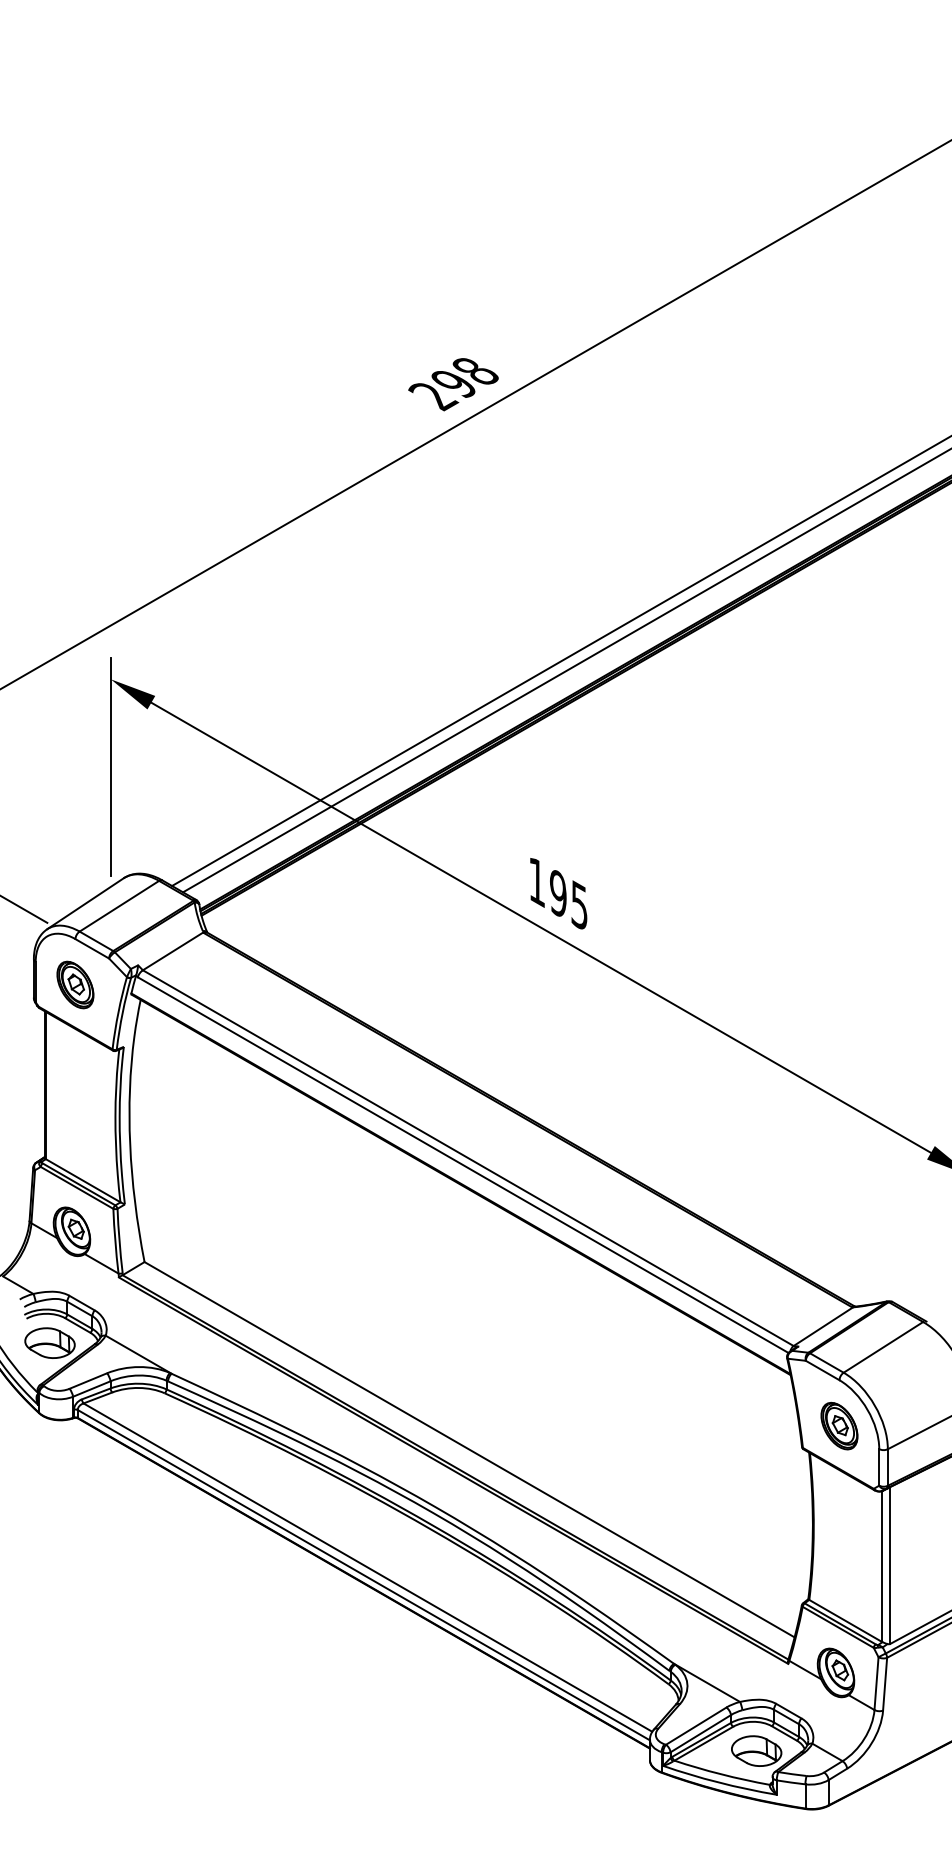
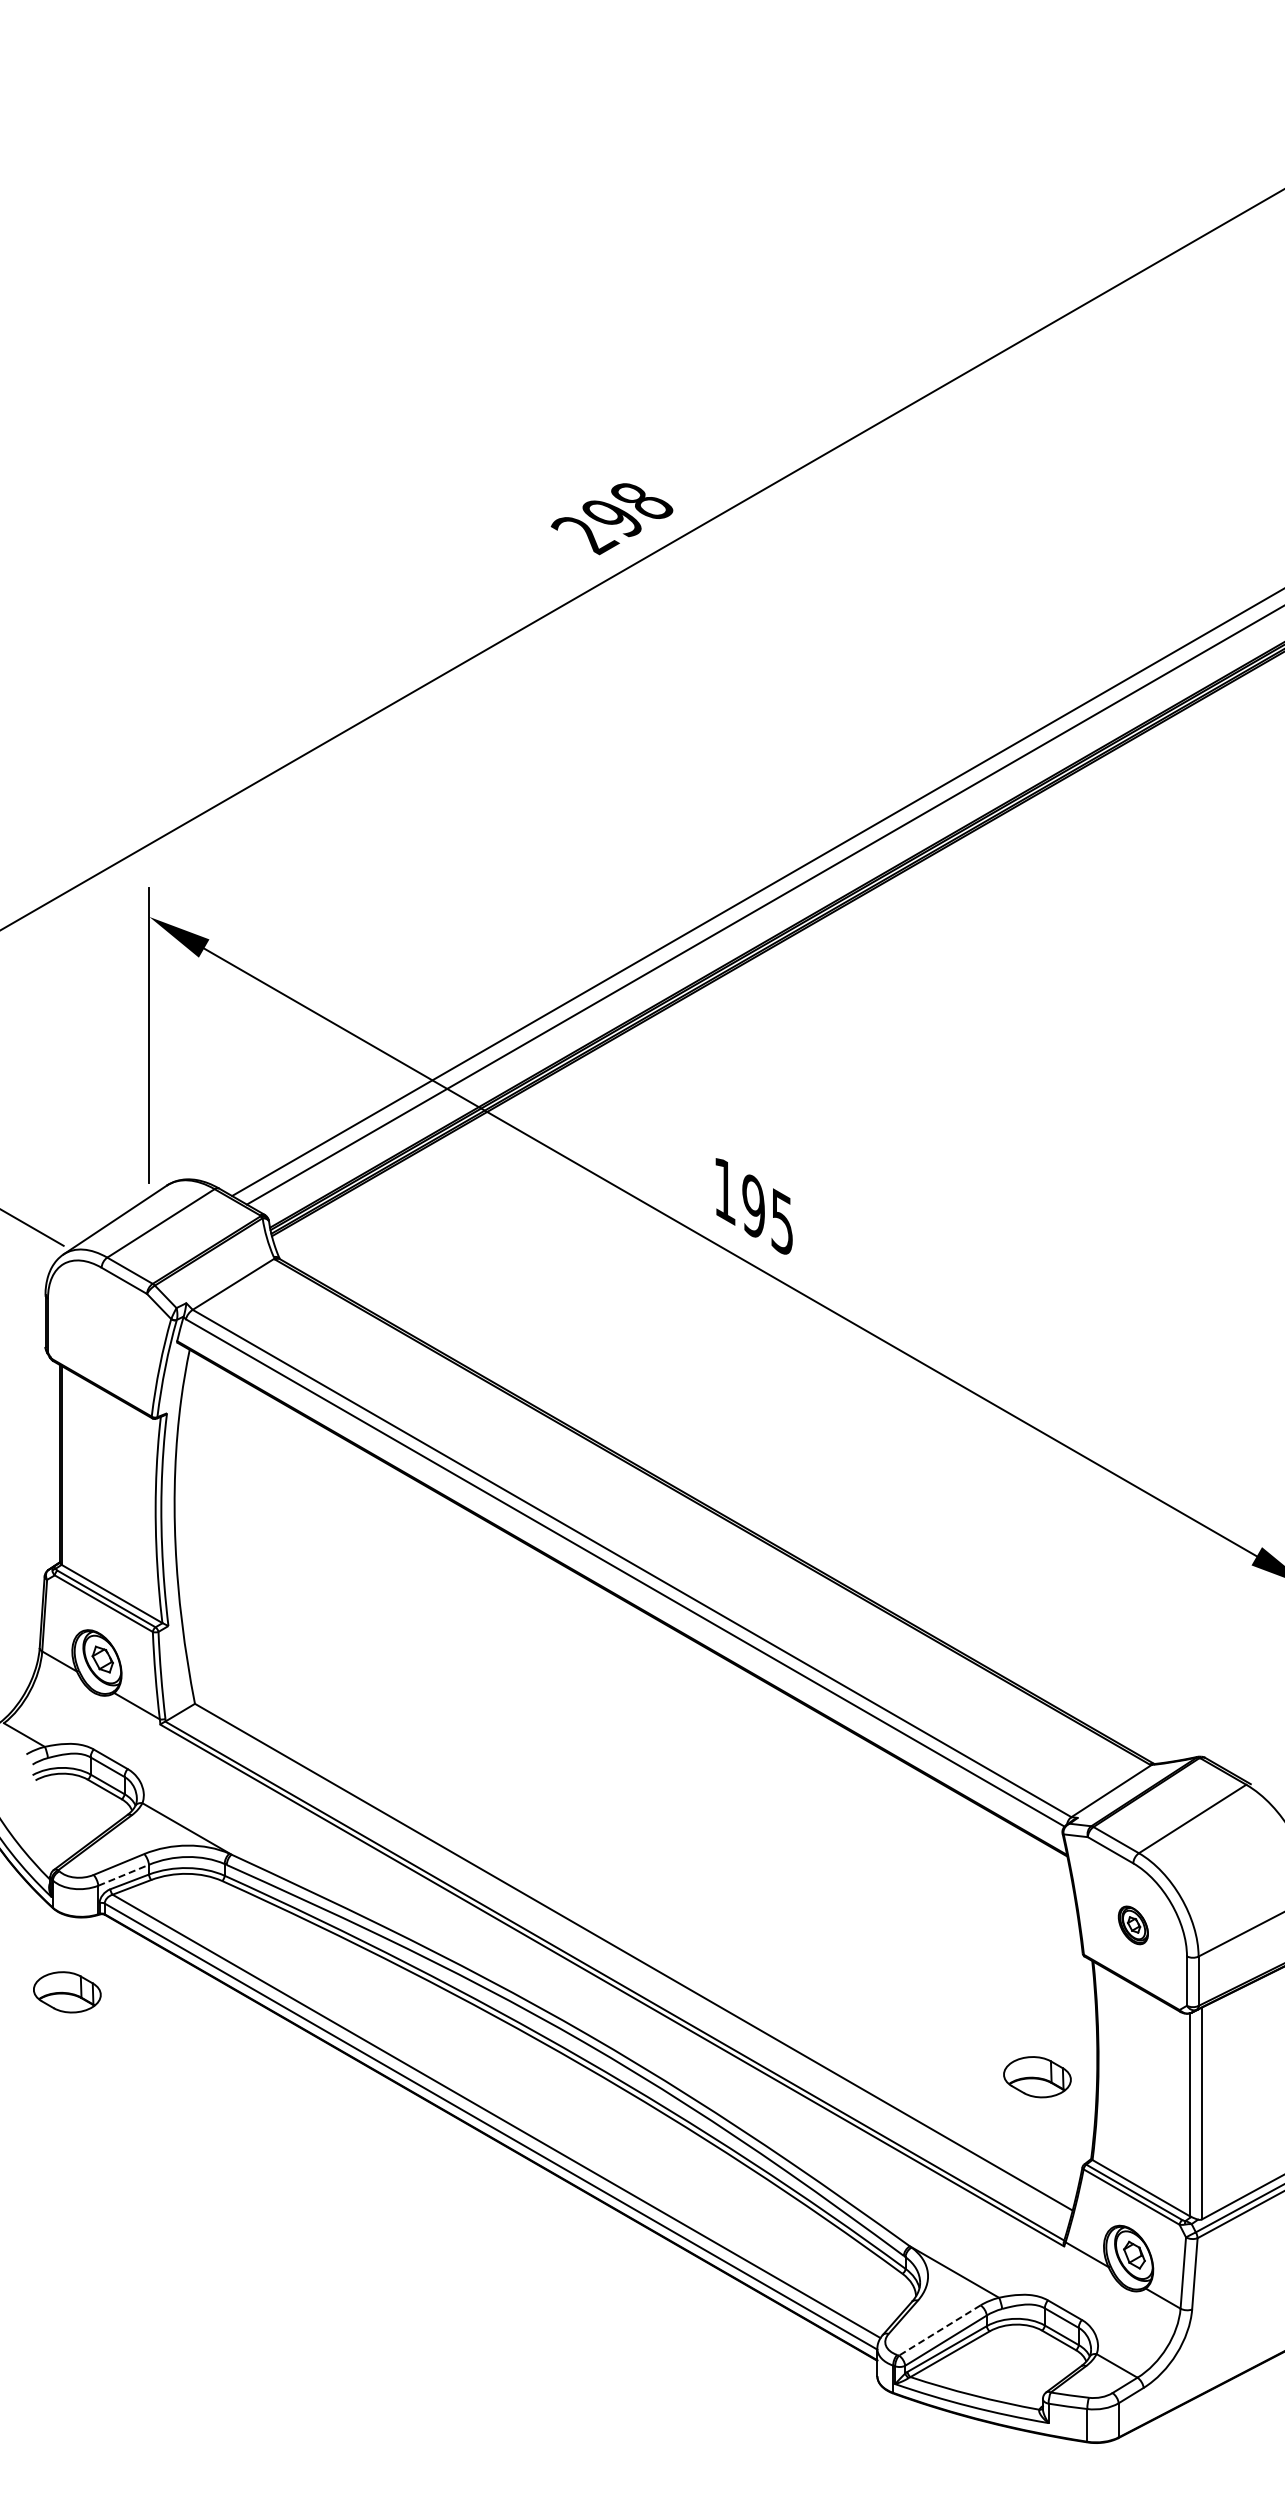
part: (75, 984) -> (101, 1329), removed
part: (50, 1343) -> (67, 1992), moved
line: (92, 1389) -> (124, 1875), solid -> dashed
part: (839, 1426) -> (1133, 1925), size x0.6
line: (695, 1726) -> (939, 2330), solid -> dashed
part: (756, 1751) -> (1037, 2077), moved

